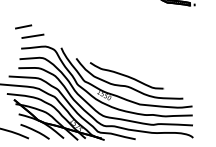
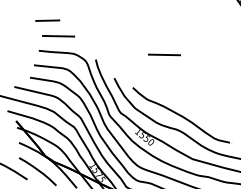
line: (107, 35) -> (164, 53), added

